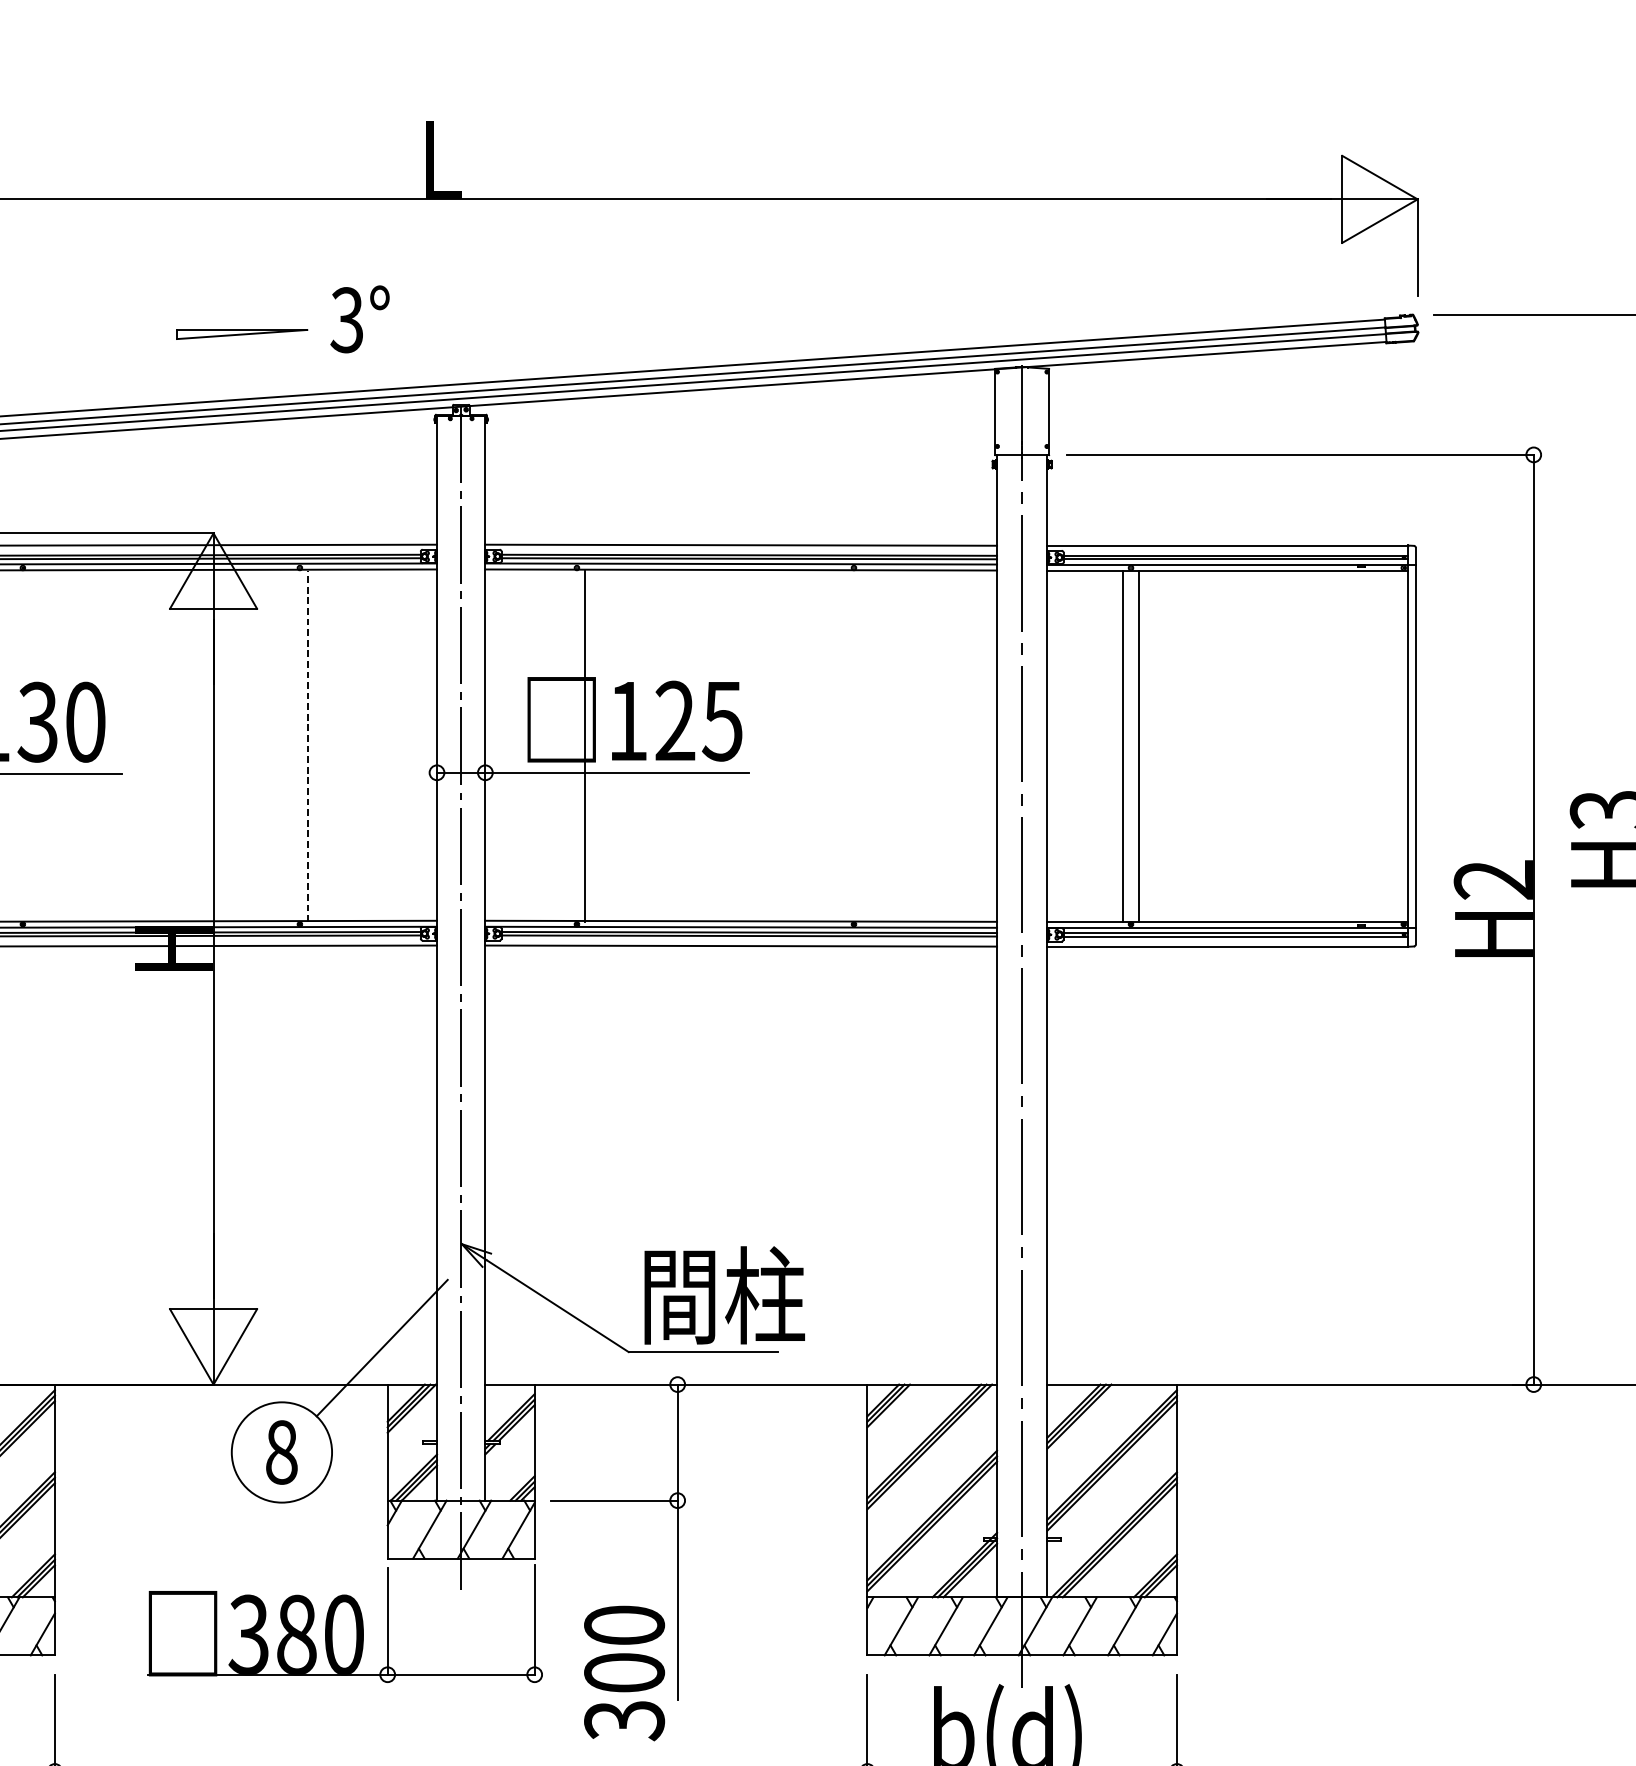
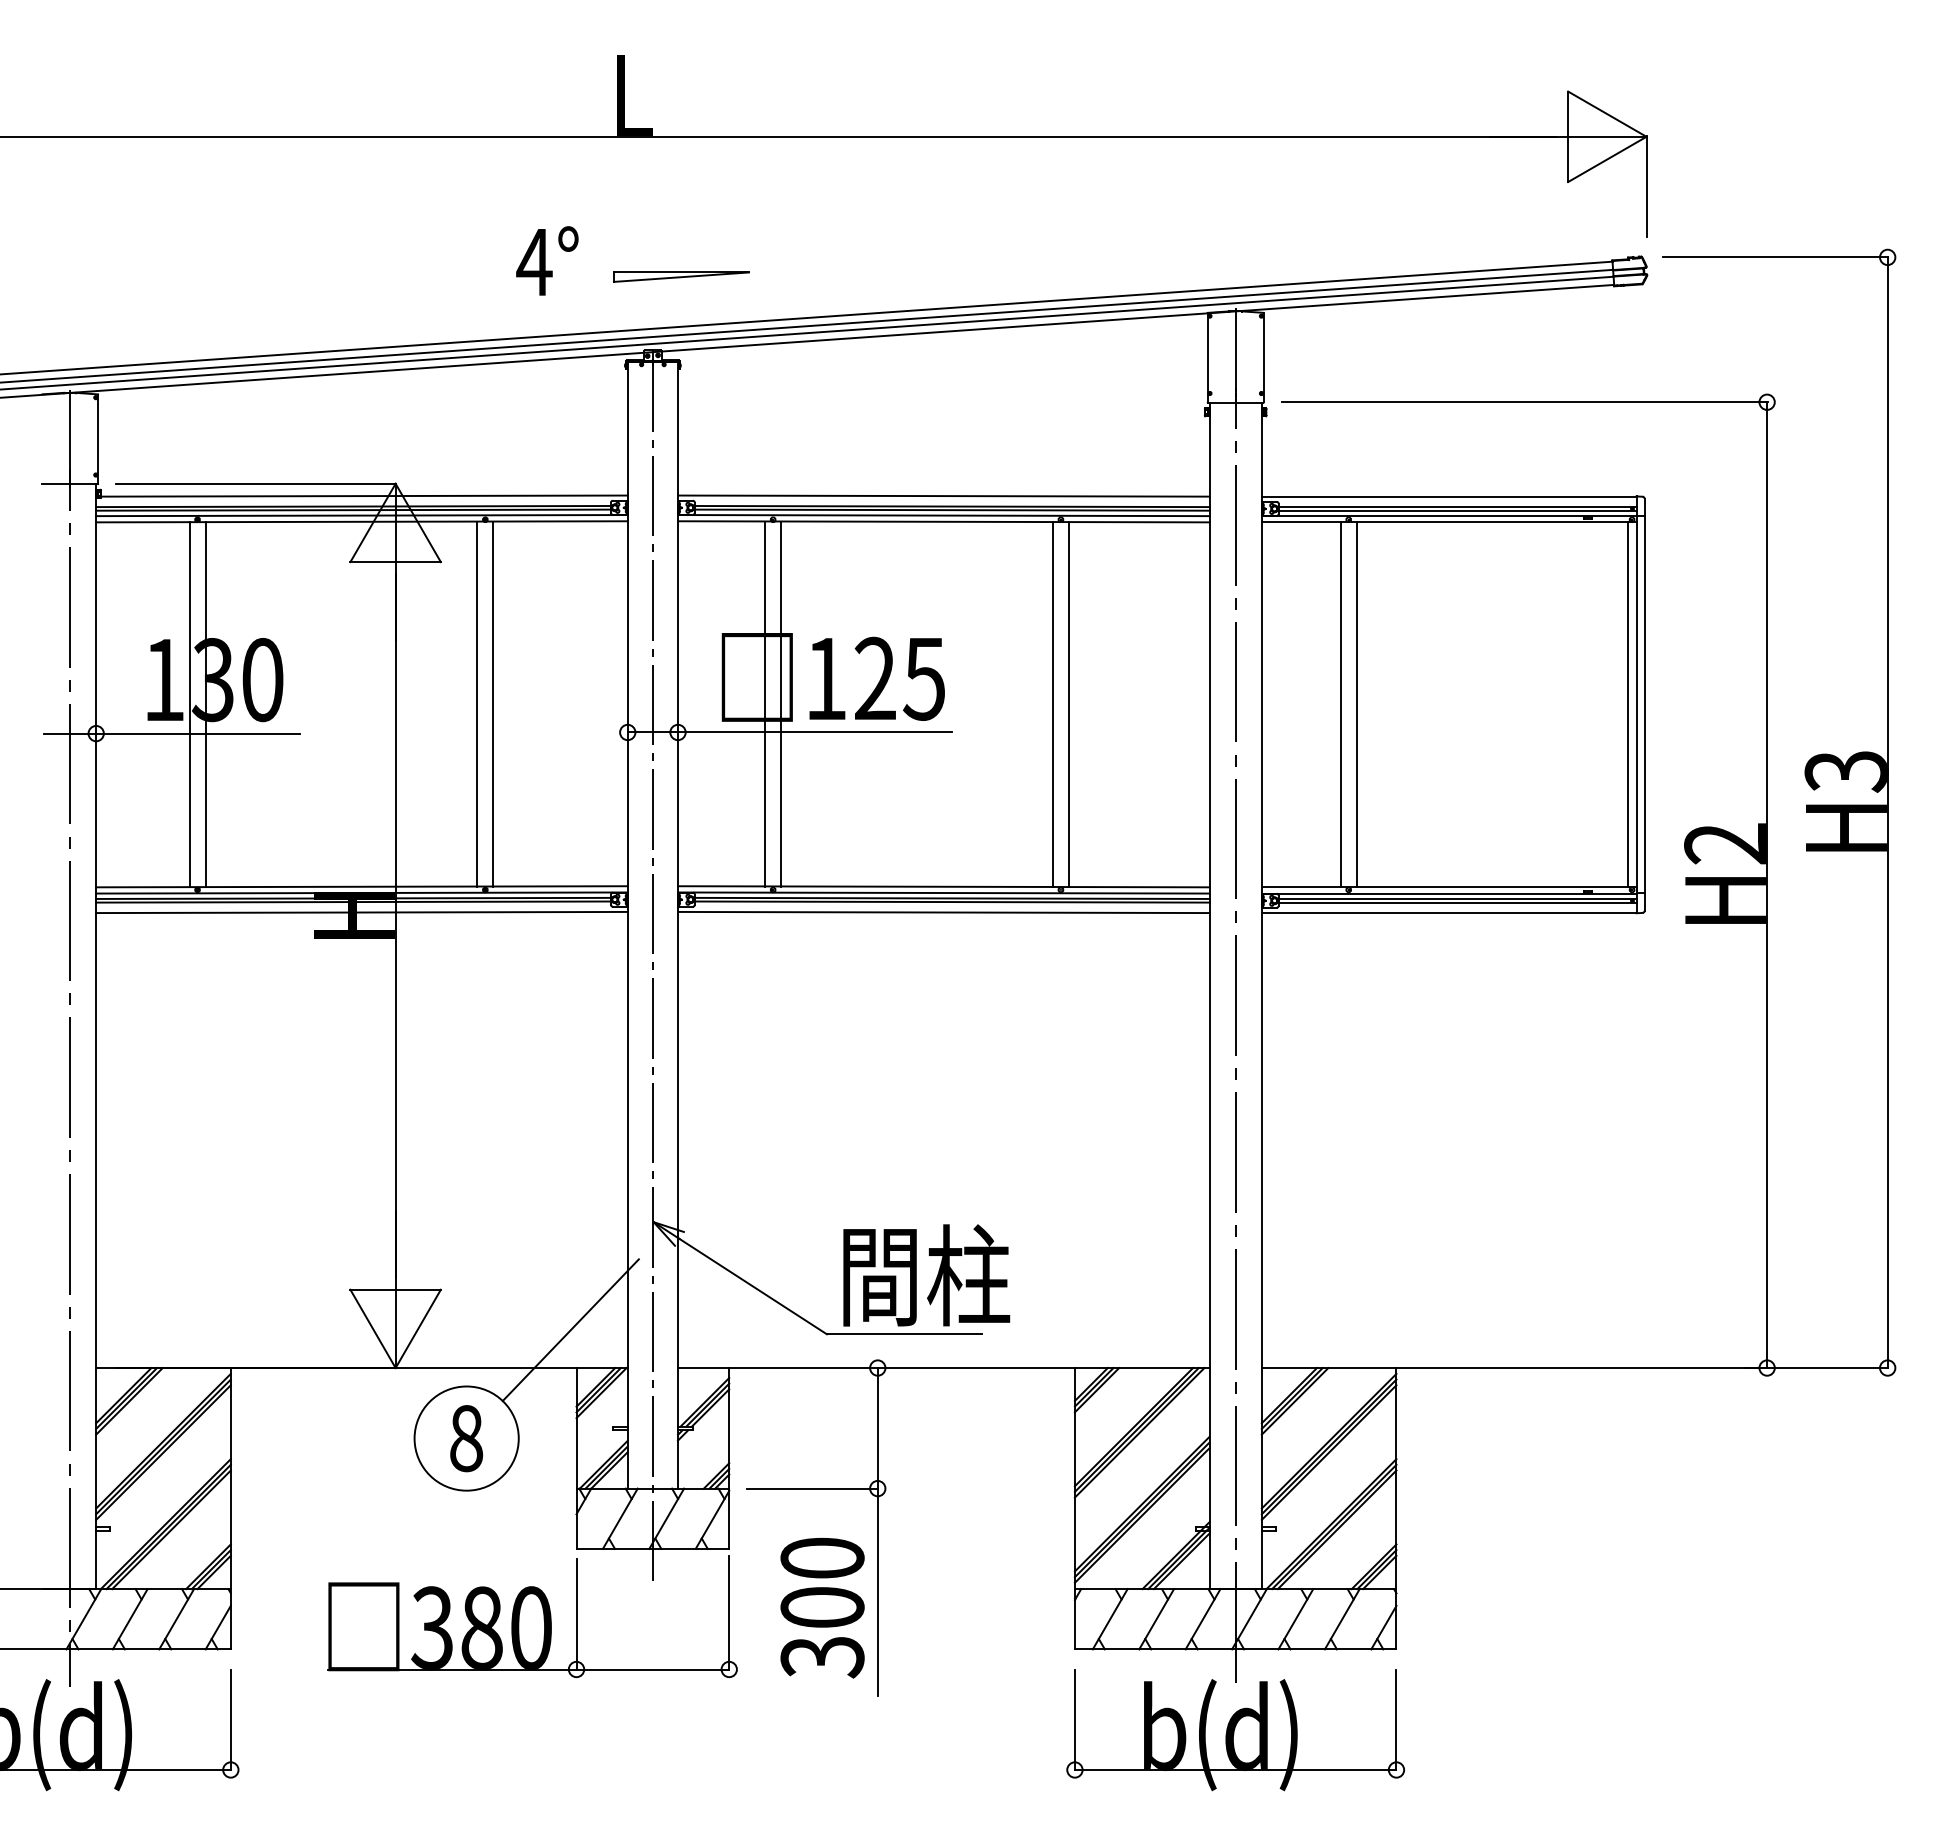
text: (347, 319) -> (534, 261), 3° -> 4°
part: (242, 333) -> (681, 276), moved
line: (15, 745) -> (189, 704), added
line: (30, 745) -> (205, 704), added
line: (292, 745) -> (477, 704), added
line: (307, 745) -> (493, 704), dashed -> solid
line: (569, 745) -> (765, 704), added
line: (845, 745) -> (1052, 704), added
line: (861, 745) -> (1068, 704), added
line: (1400, 745) -> (1628, 704), added
text: (624, 1673) -> (822, 1608), moved

